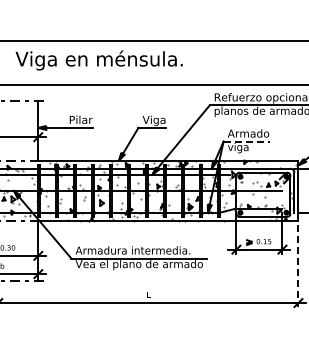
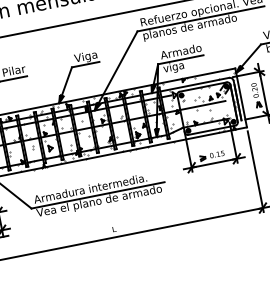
line: (247, 141) -> (181, 59), dashed -> solid
line: (298, 266) -> (255, 172), dashed -> solid

